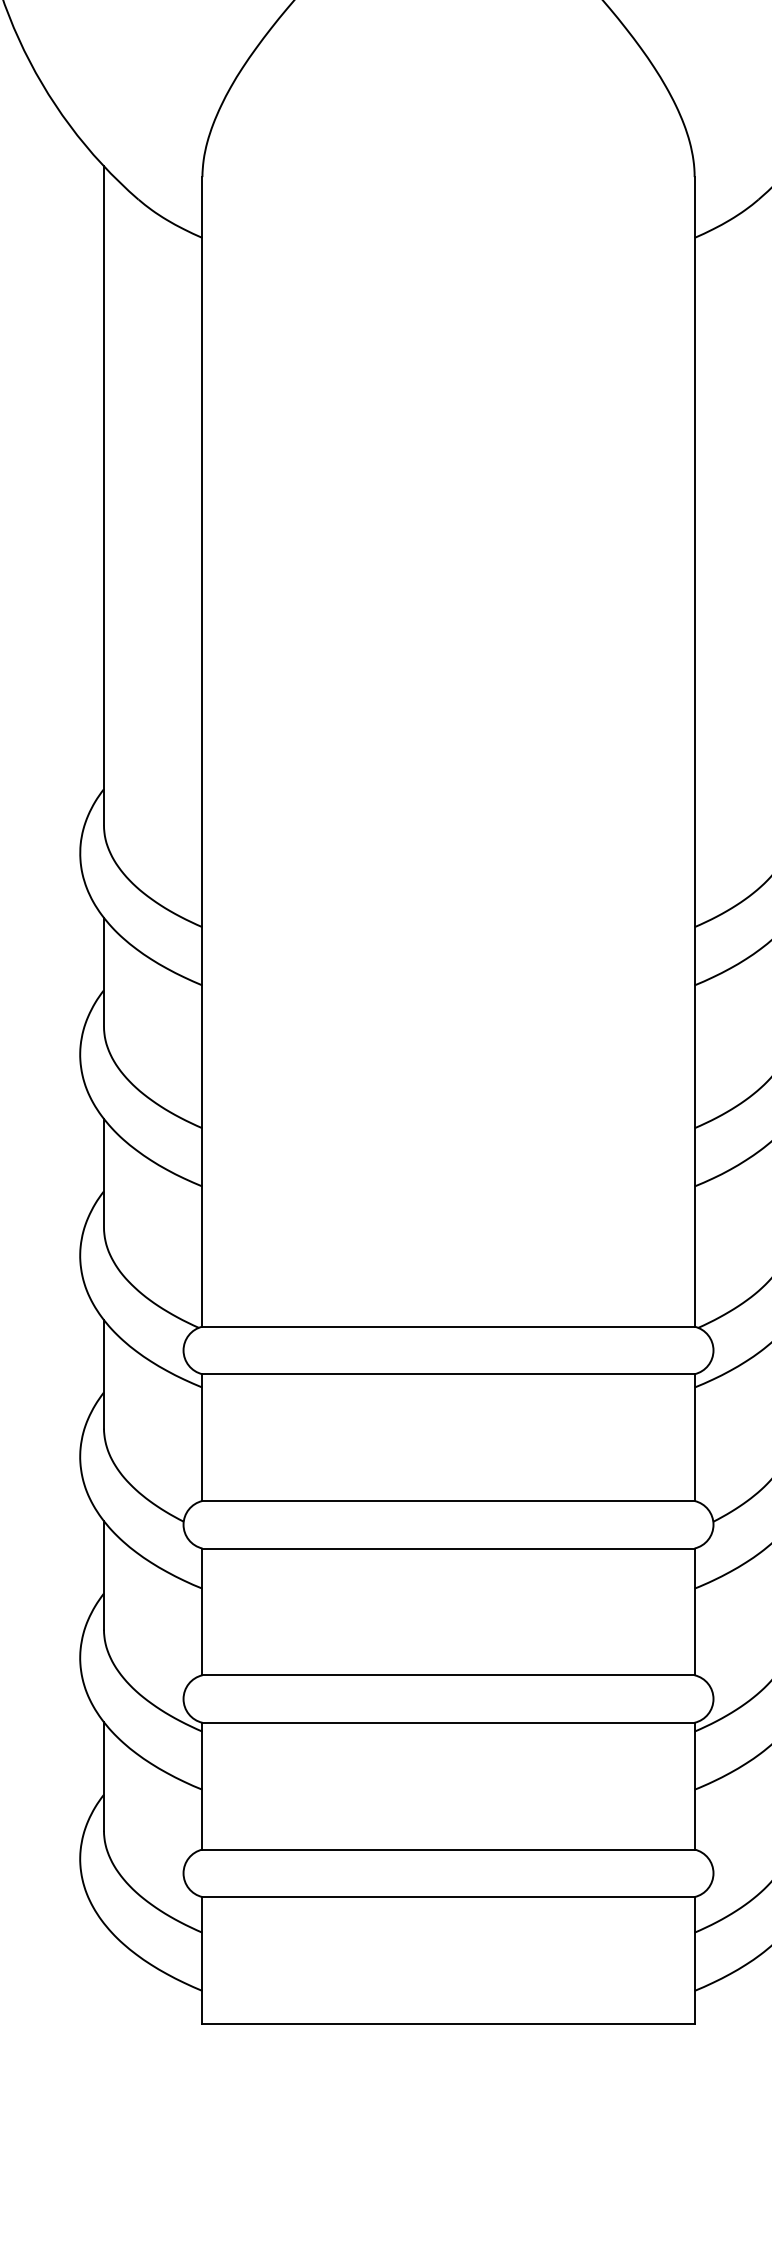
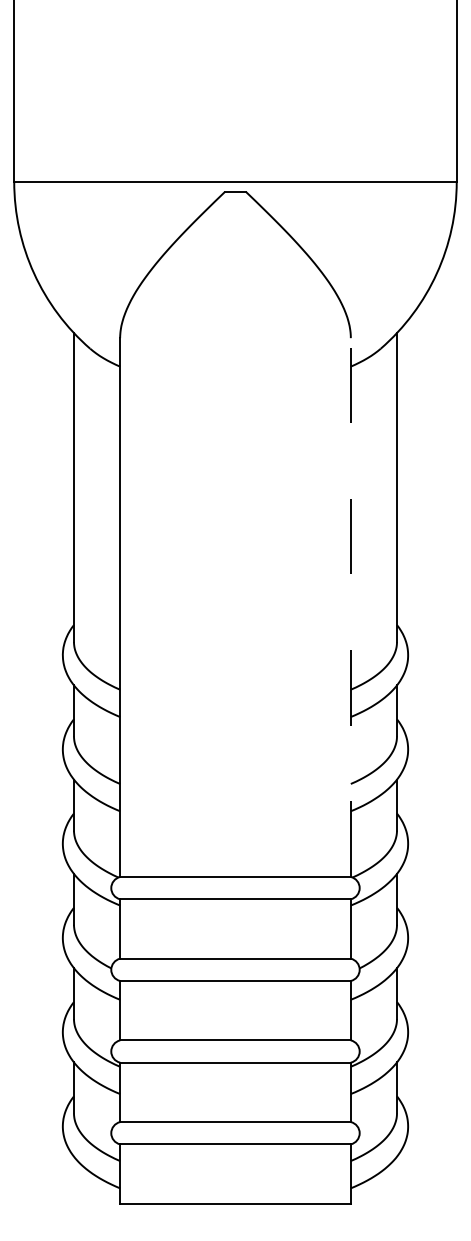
line: (693, 751) -> (350, 607), solid -> dashed

